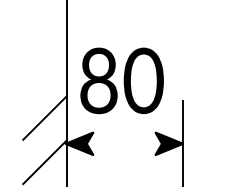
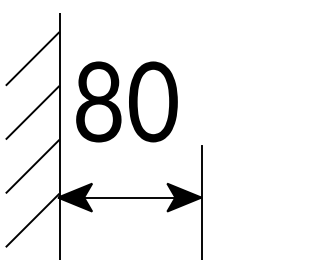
line: (44, 29) -> (32, 58), added
line: (44, 73) -> (32, 112), added
text: (121, 80) -> (126, 101), moved
line: (124, 143) -> (129, 197), added

